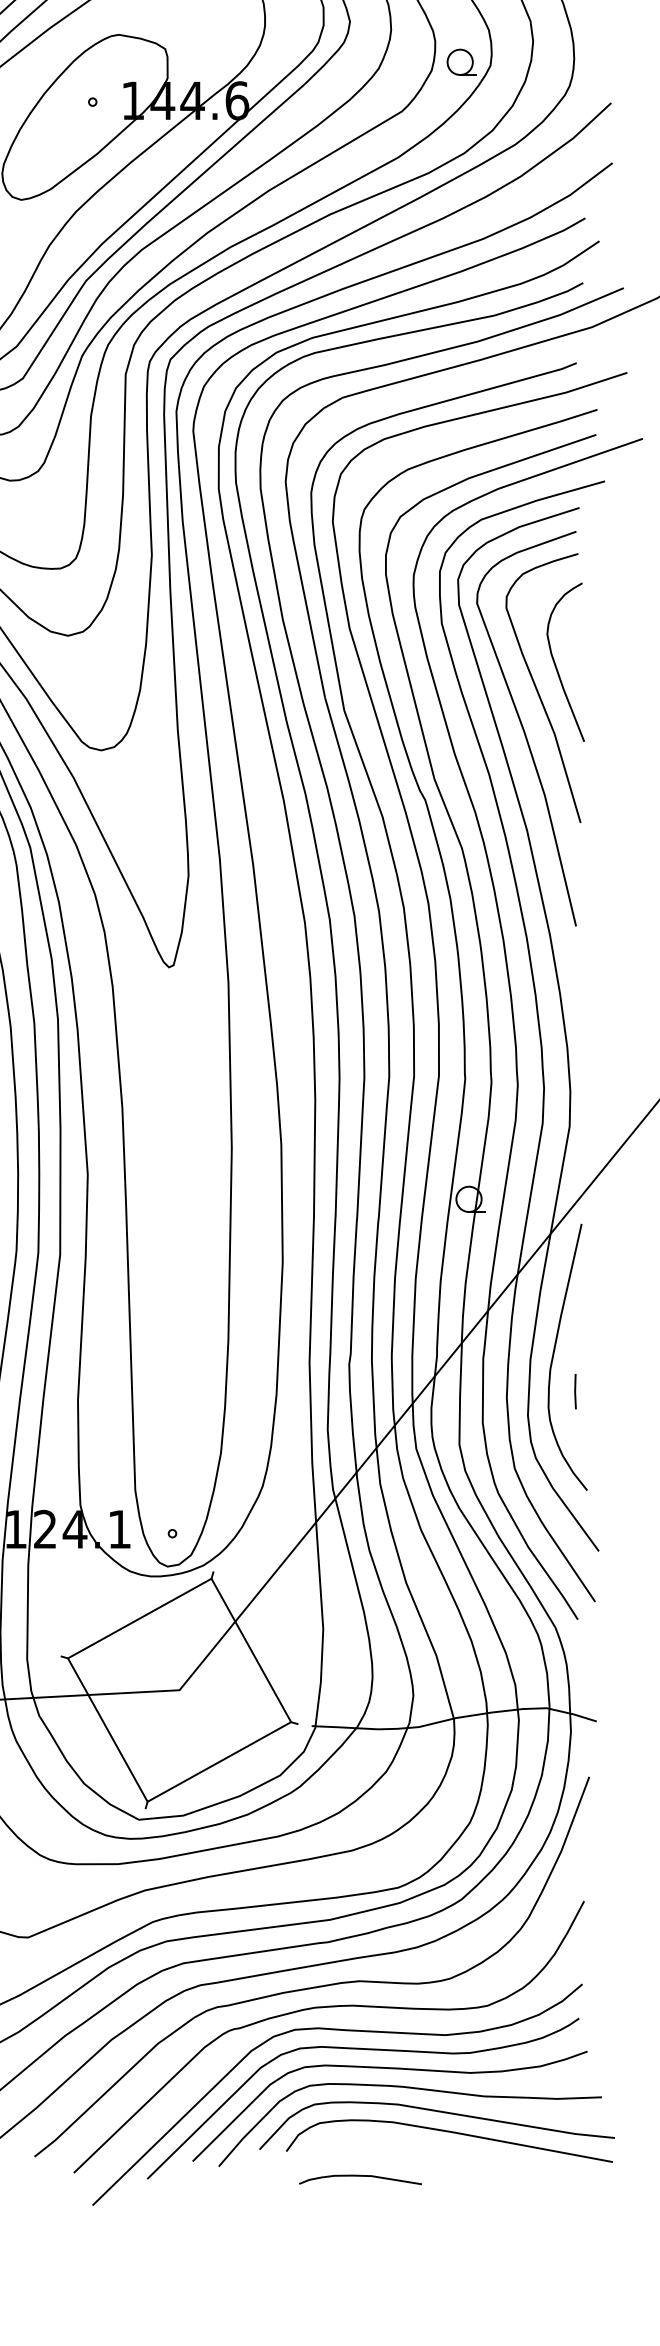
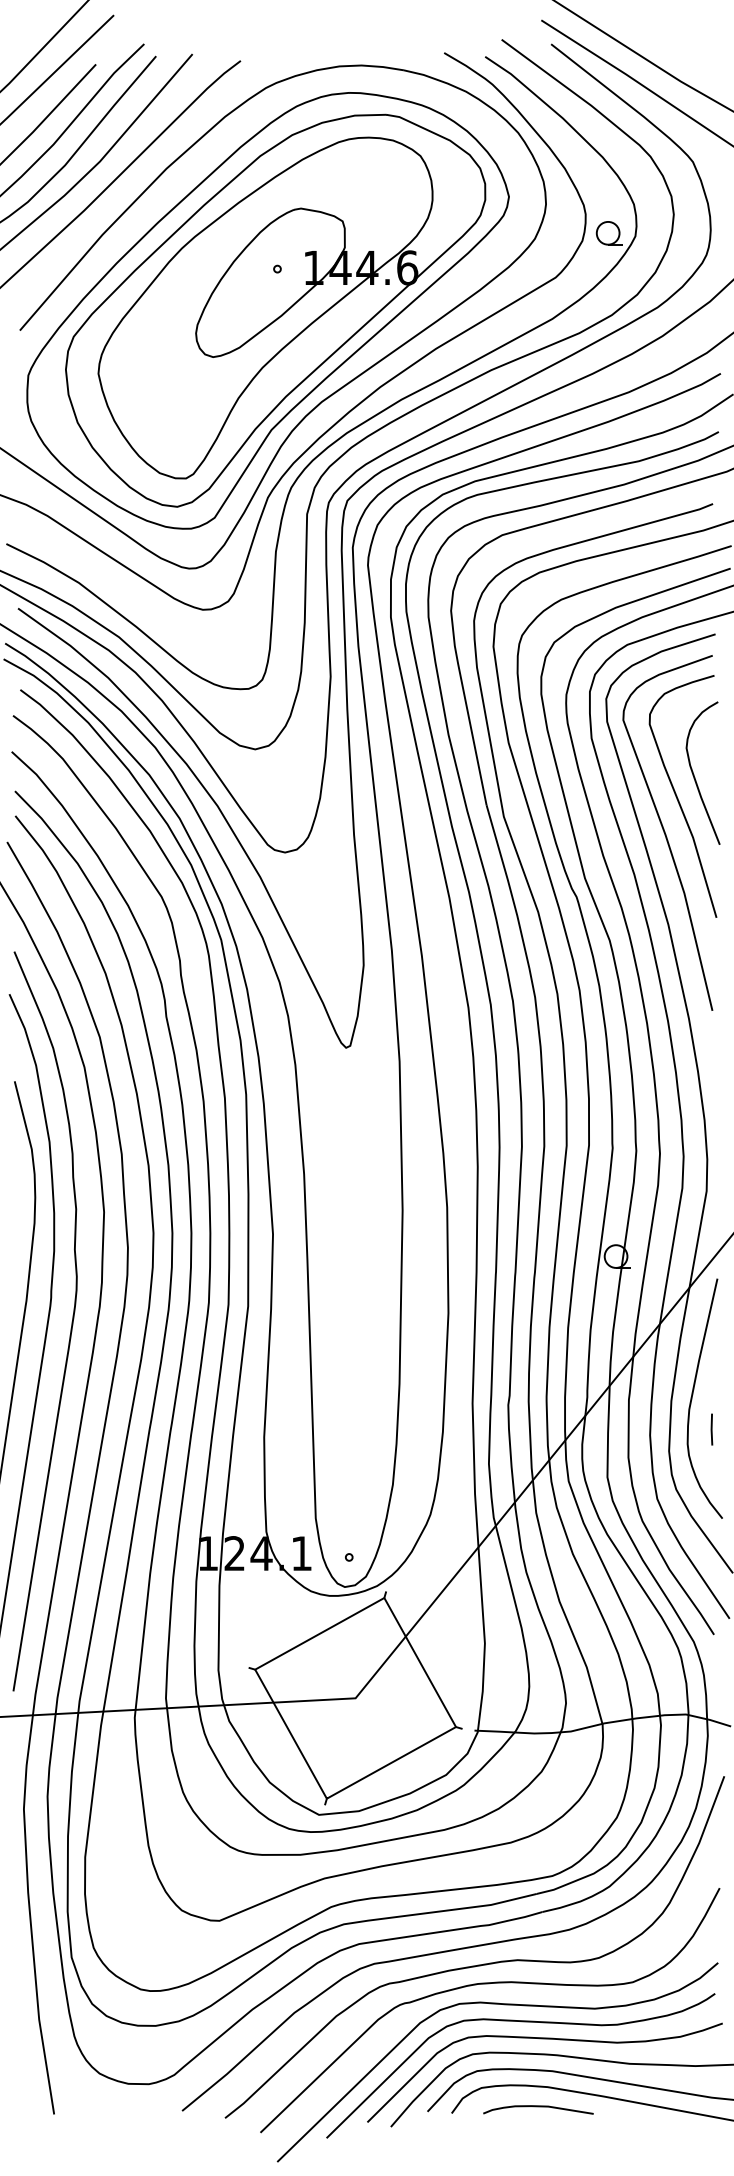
curve: (360, 2177) -> (538, 2107), moved

